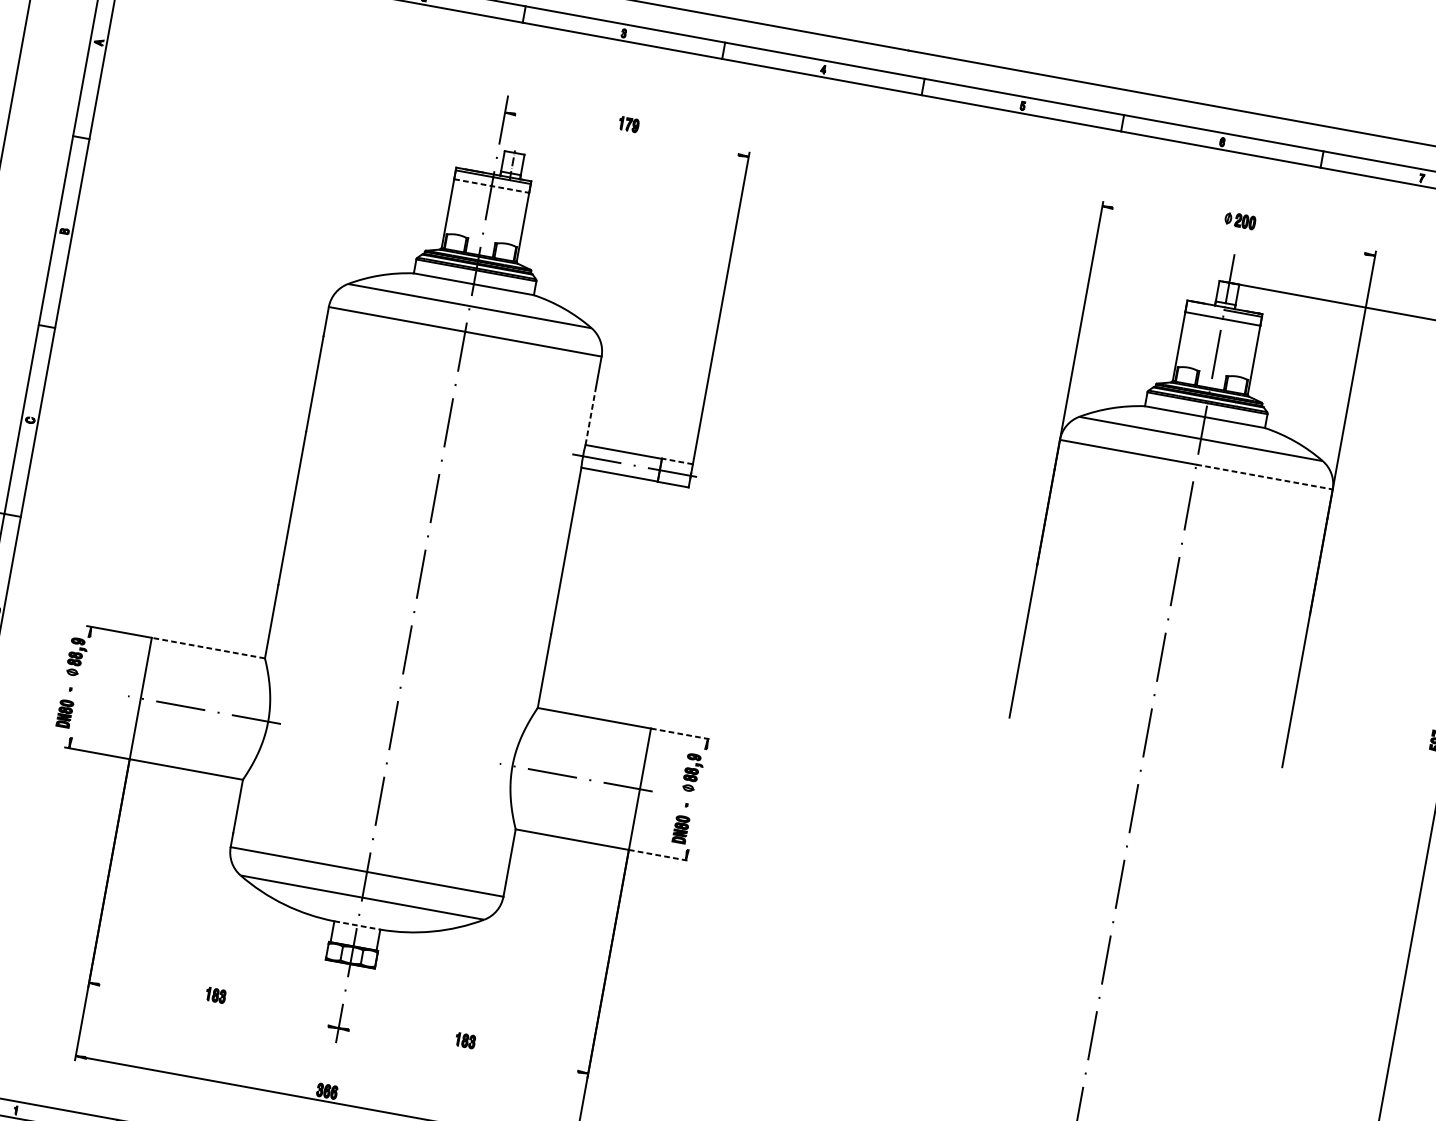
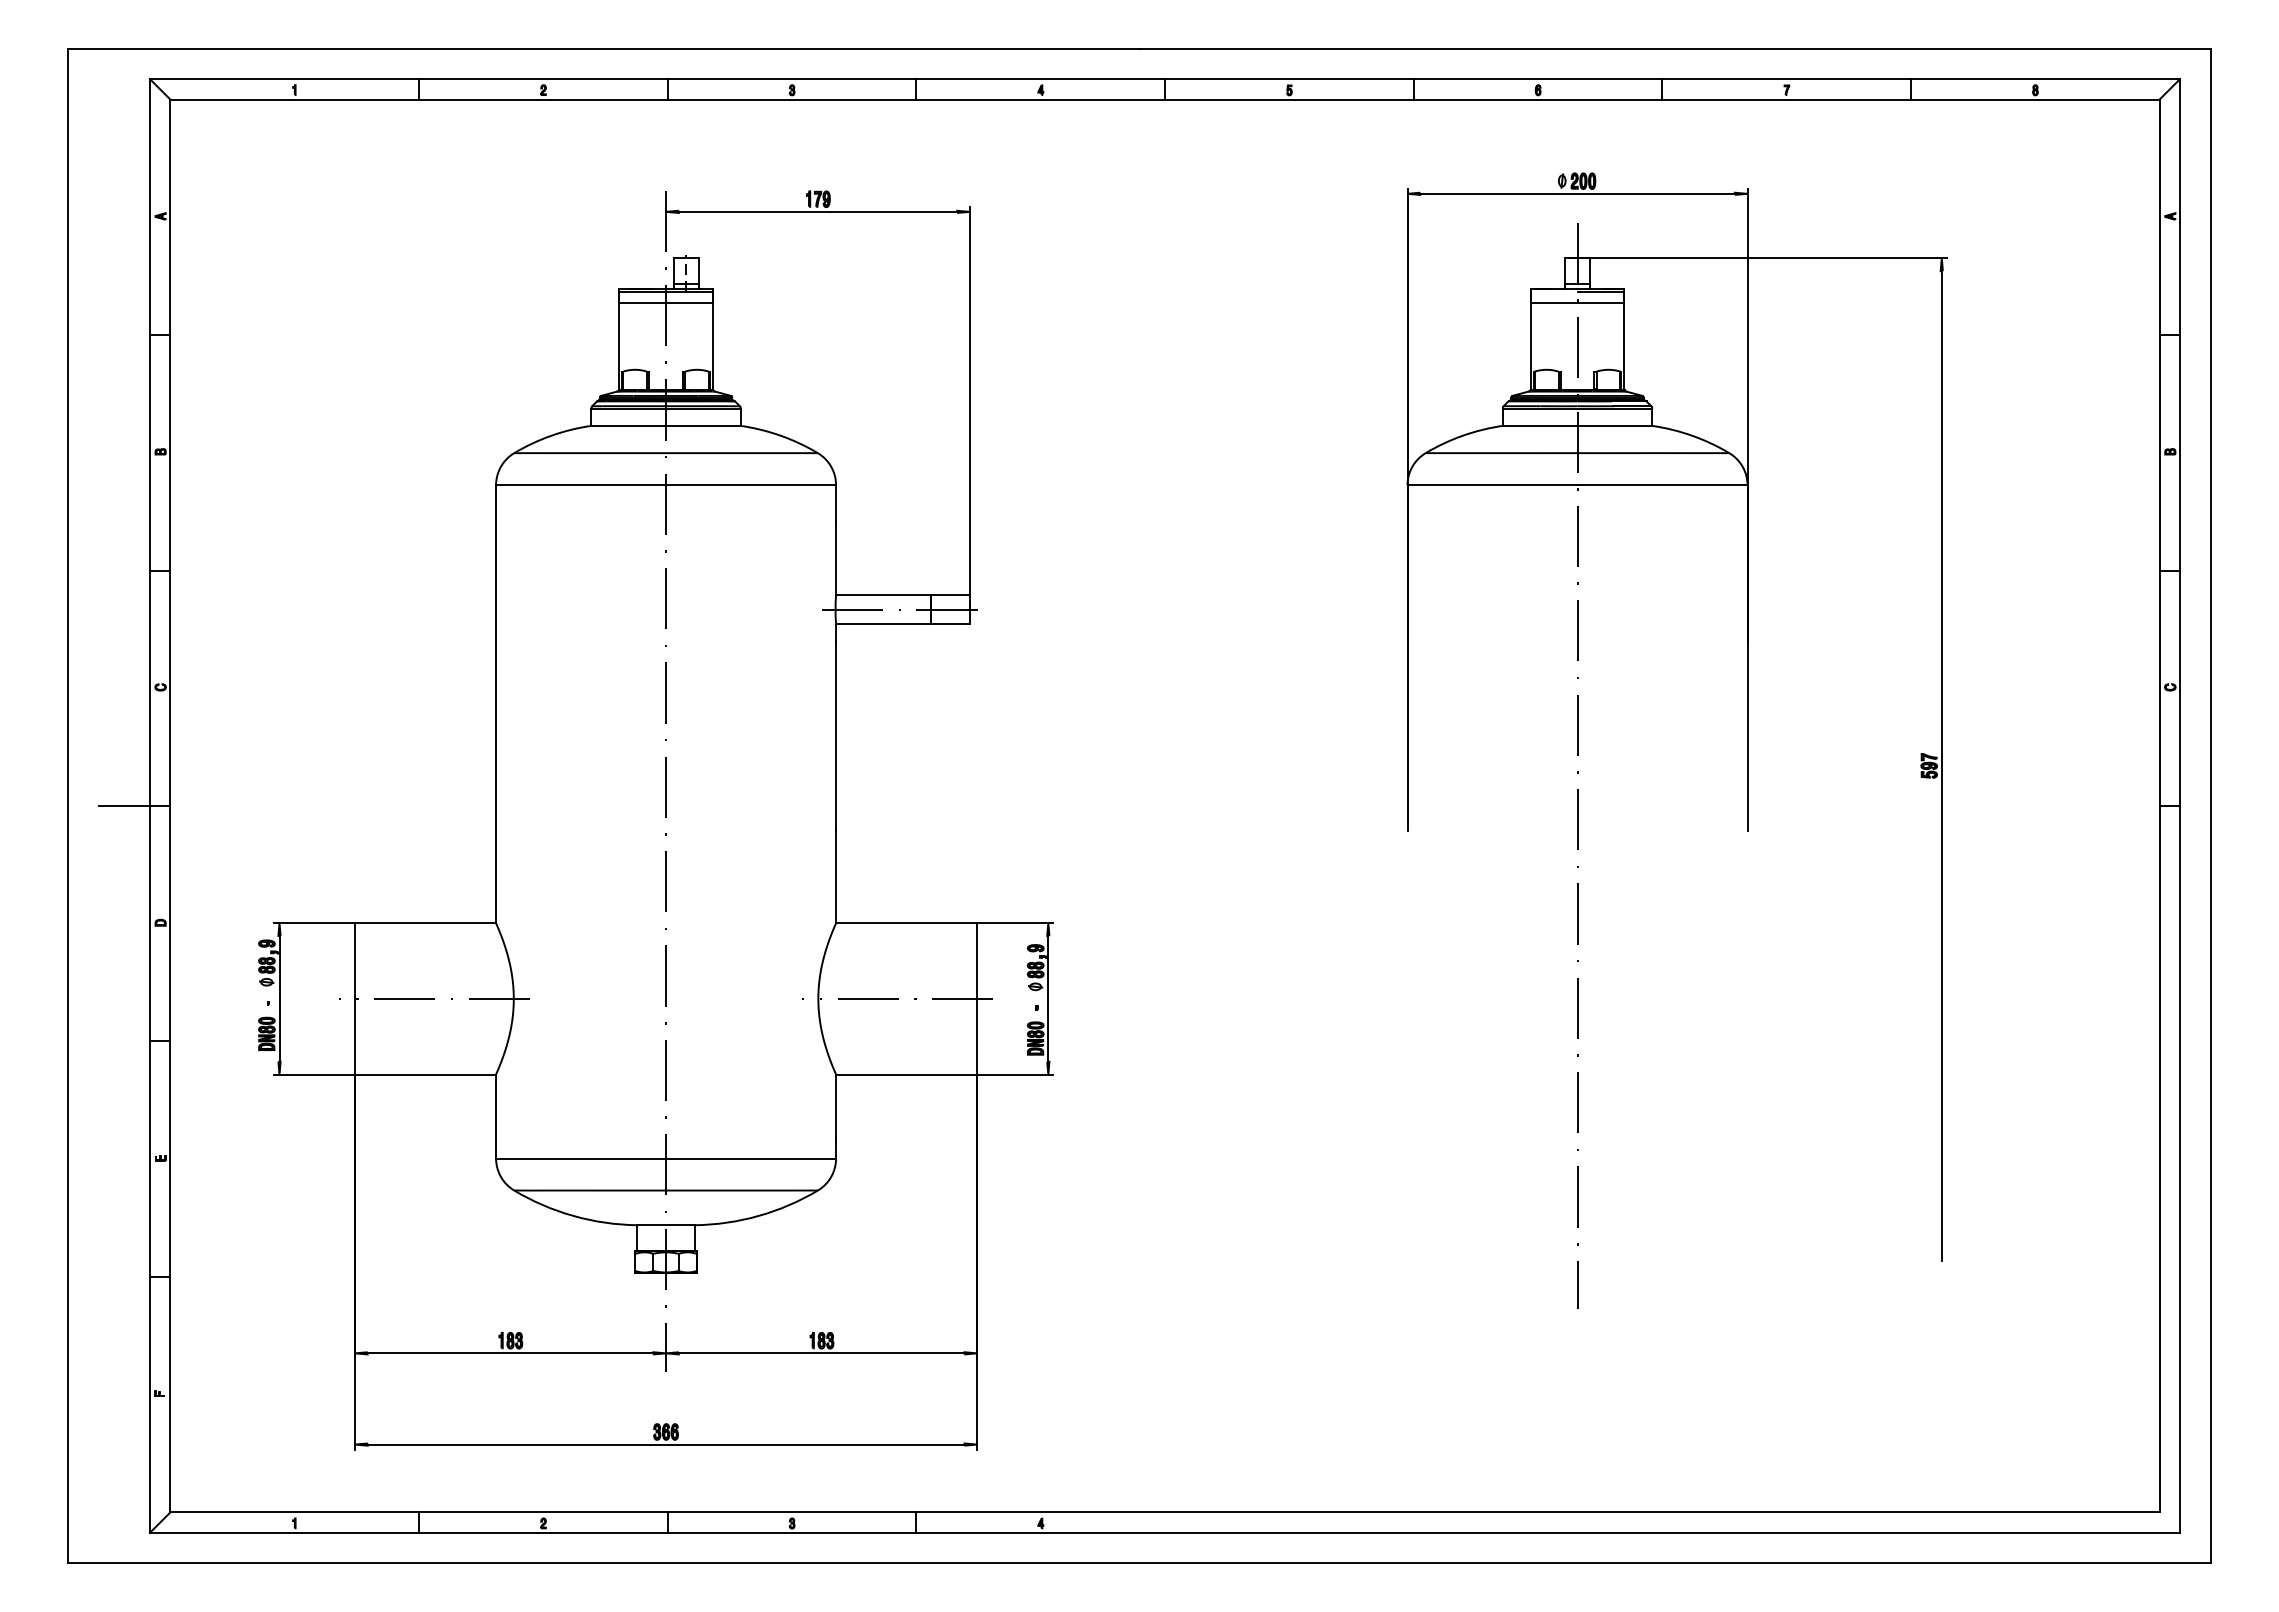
line: (626, 134) -> (817, 211), added
line: (492, 186) -> (666, 303), dashed -> solid
line: (1238, 230) -> (1577, 193), added
line: (591, 415) -> (836, 558), dashed -> solid
line: (677, 461) -> (950, 595), dashed -> solid
line: (1265, 477) -> (1663, 485), dashed -> solid
line: (208, 648) -> (425, 923), dashed -> solid
line: (80, 687) -> (279, 998), added
line: (681, 734) -> (1015, 923), dashed -> solid
line: (697, 799) -> (1048, 998), added
line: (659, 855) -> (1015, 1074), dashed -> solid
line: (357, 925) -> (666, 1225), dashed -> solid
line: (213, 1005) -> (510, 1353), added
line: (463, 1051) -> (821, 1353), added

